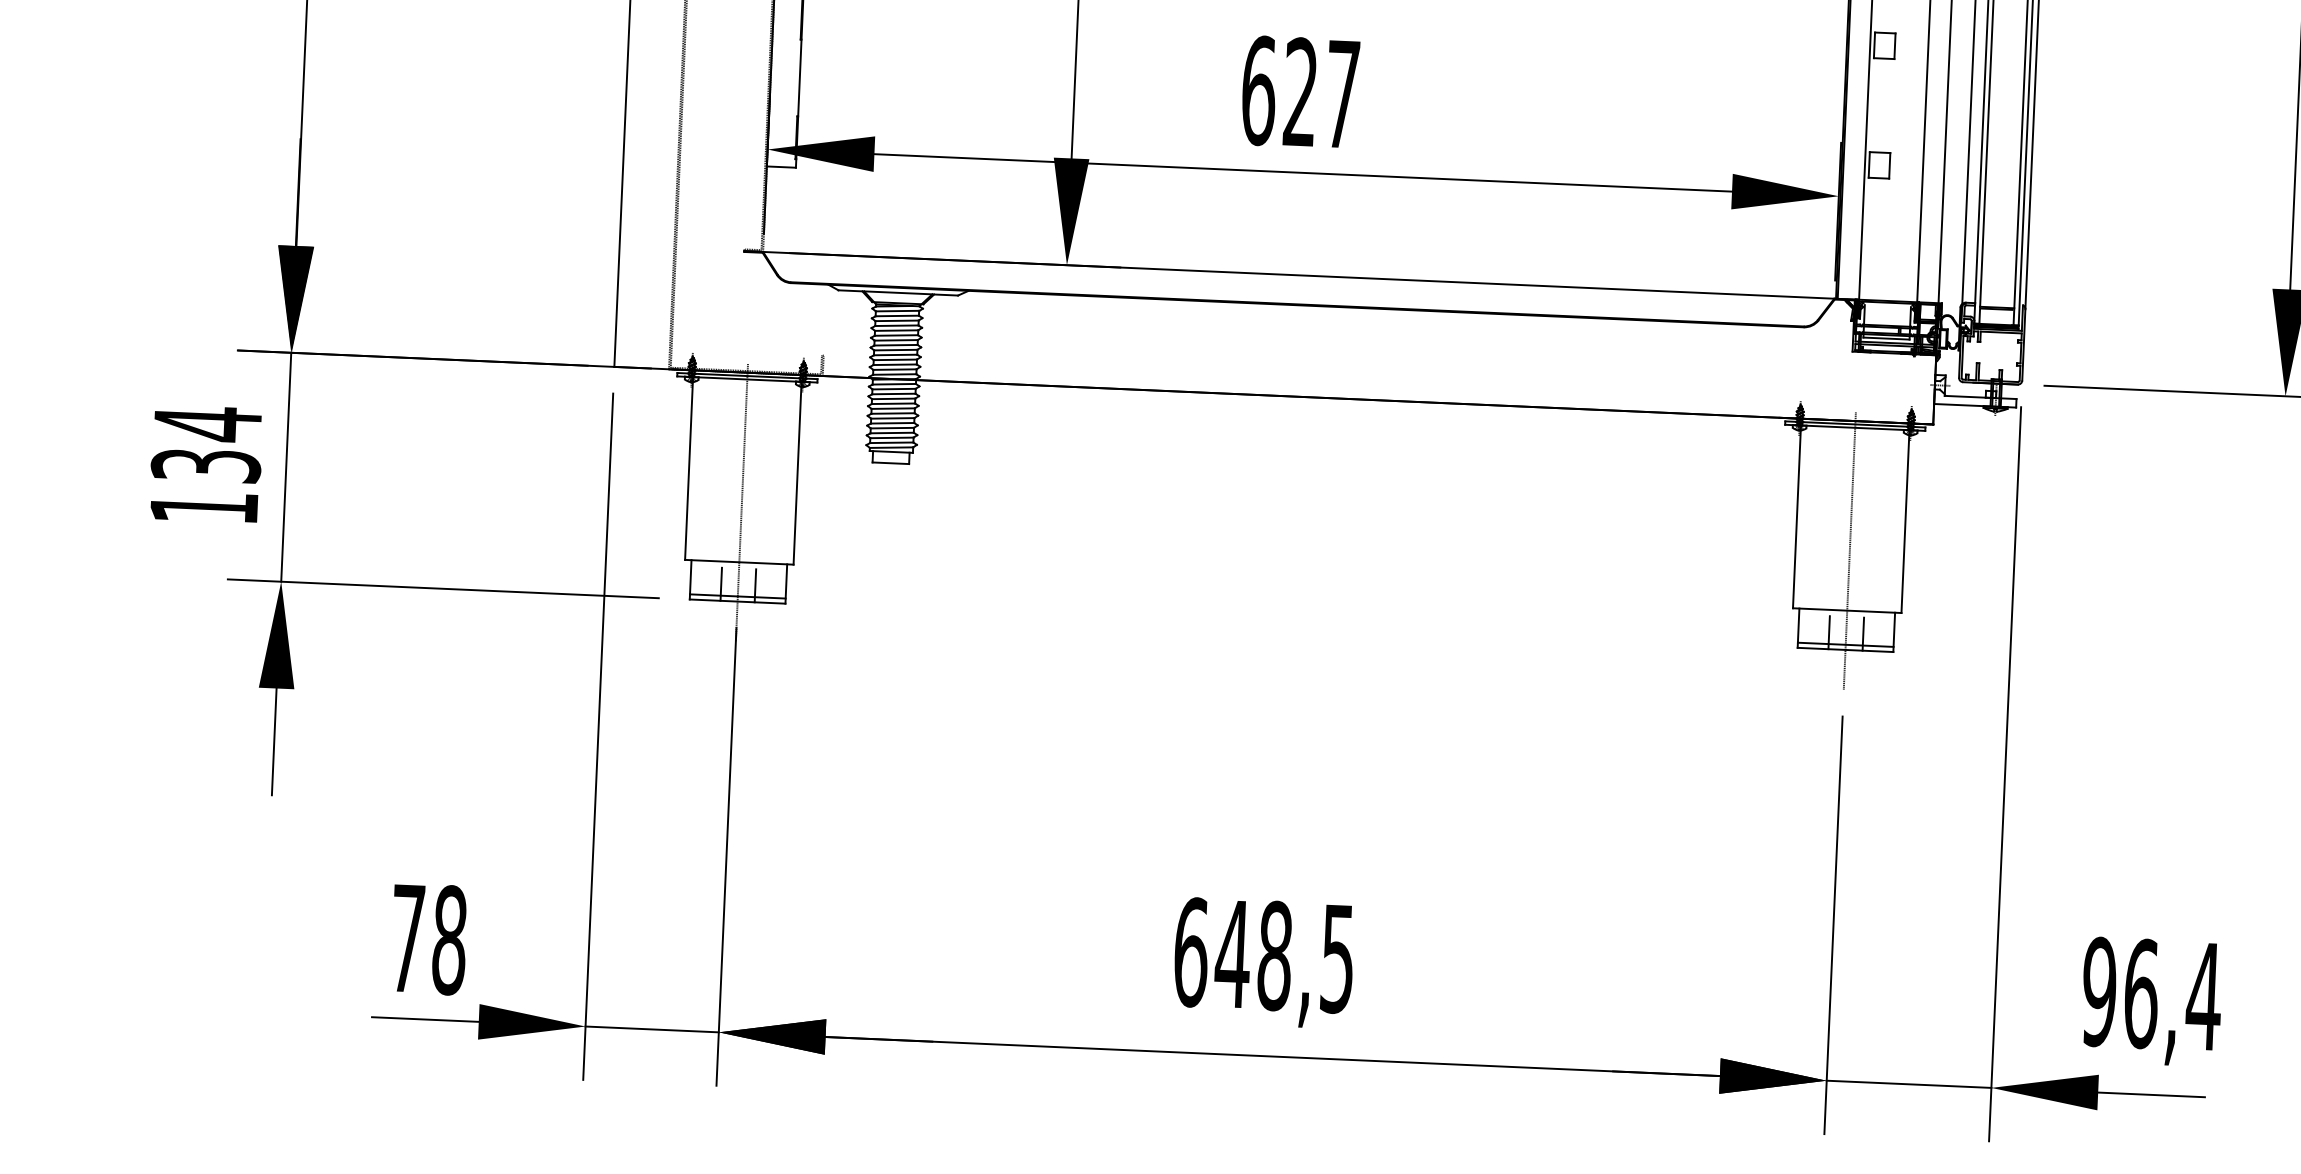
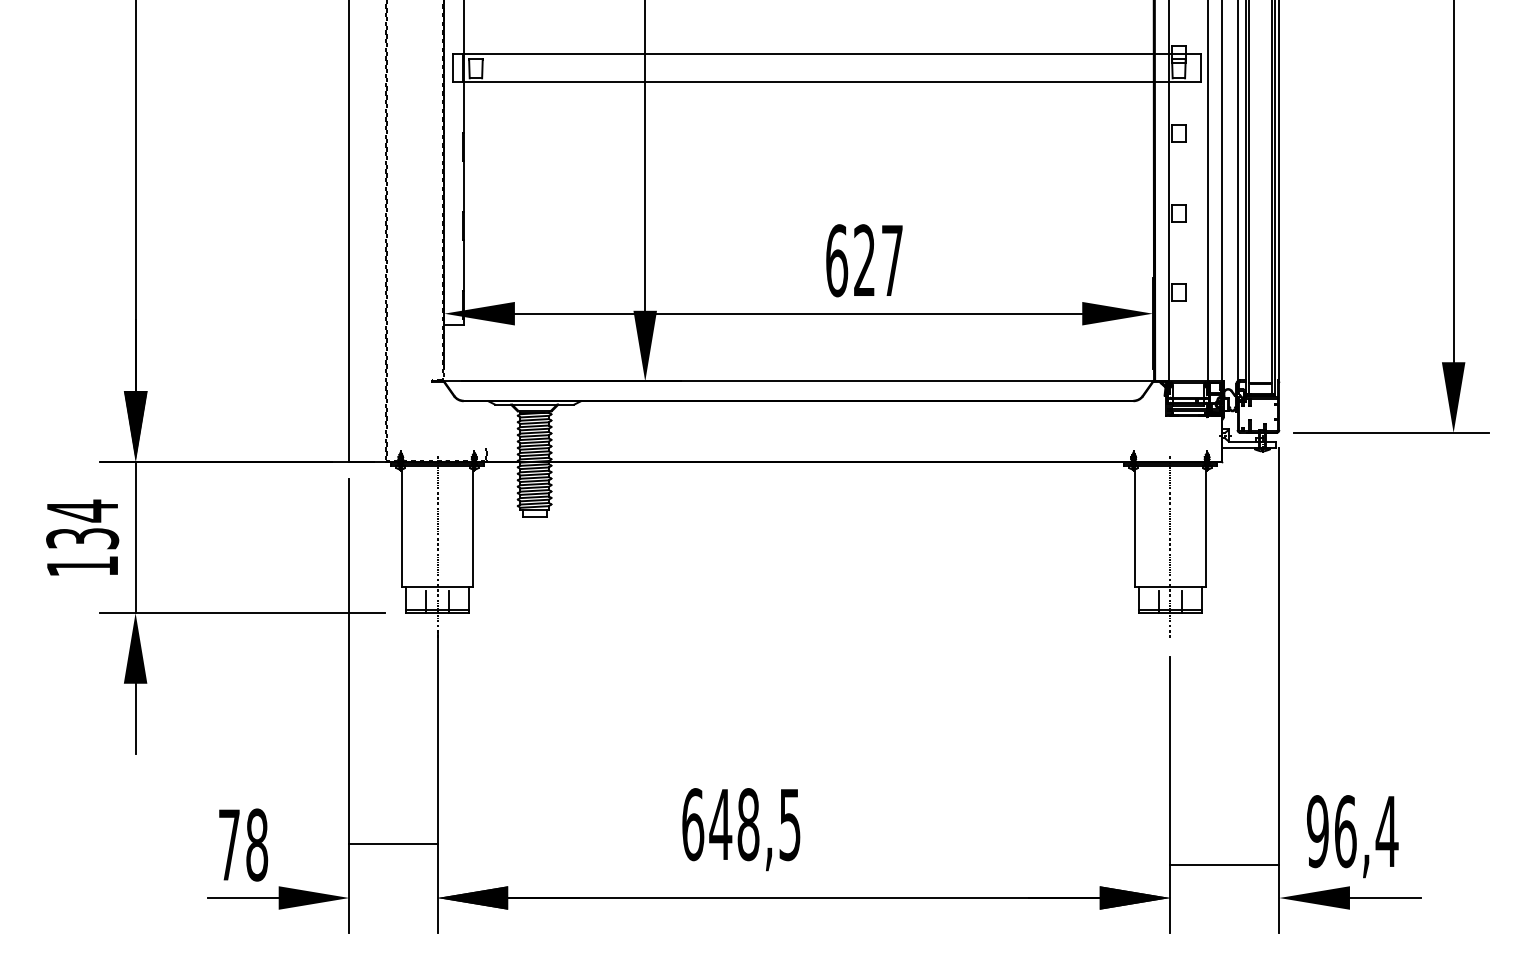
text: (1300, 92) -> (864, 260), moved
text: (1264, 962) -> (741, 829), moved
text: (2151, 1001) -> (1352, 836), moved
line: (652, 1030) -> (393, 844), moved
line: (1908, 1085) -> (1224, 865), moved

